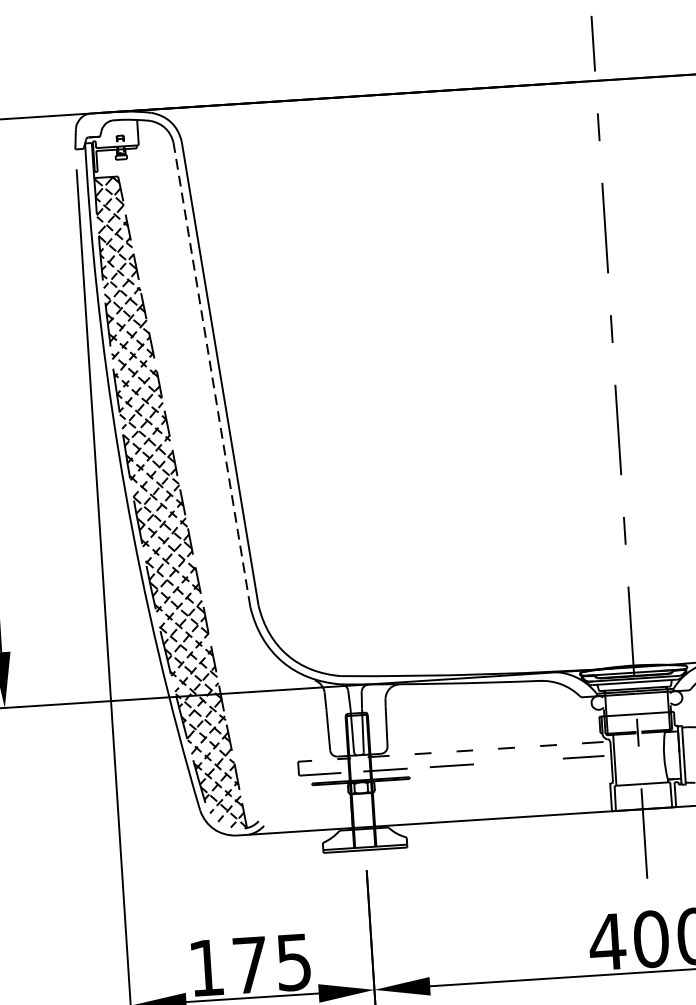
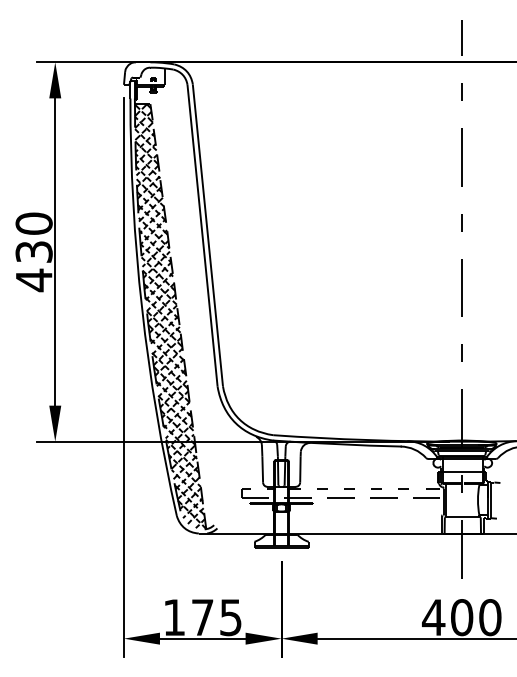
line: (211, 374) -> (202, 235), dashed -> solid
line: (517, 761) -> (383, 497), added

